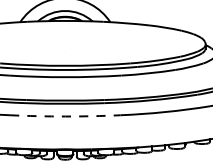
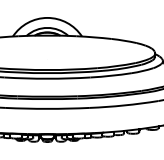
arc: (65, 116) -> (47, 108), dashed -> solid

